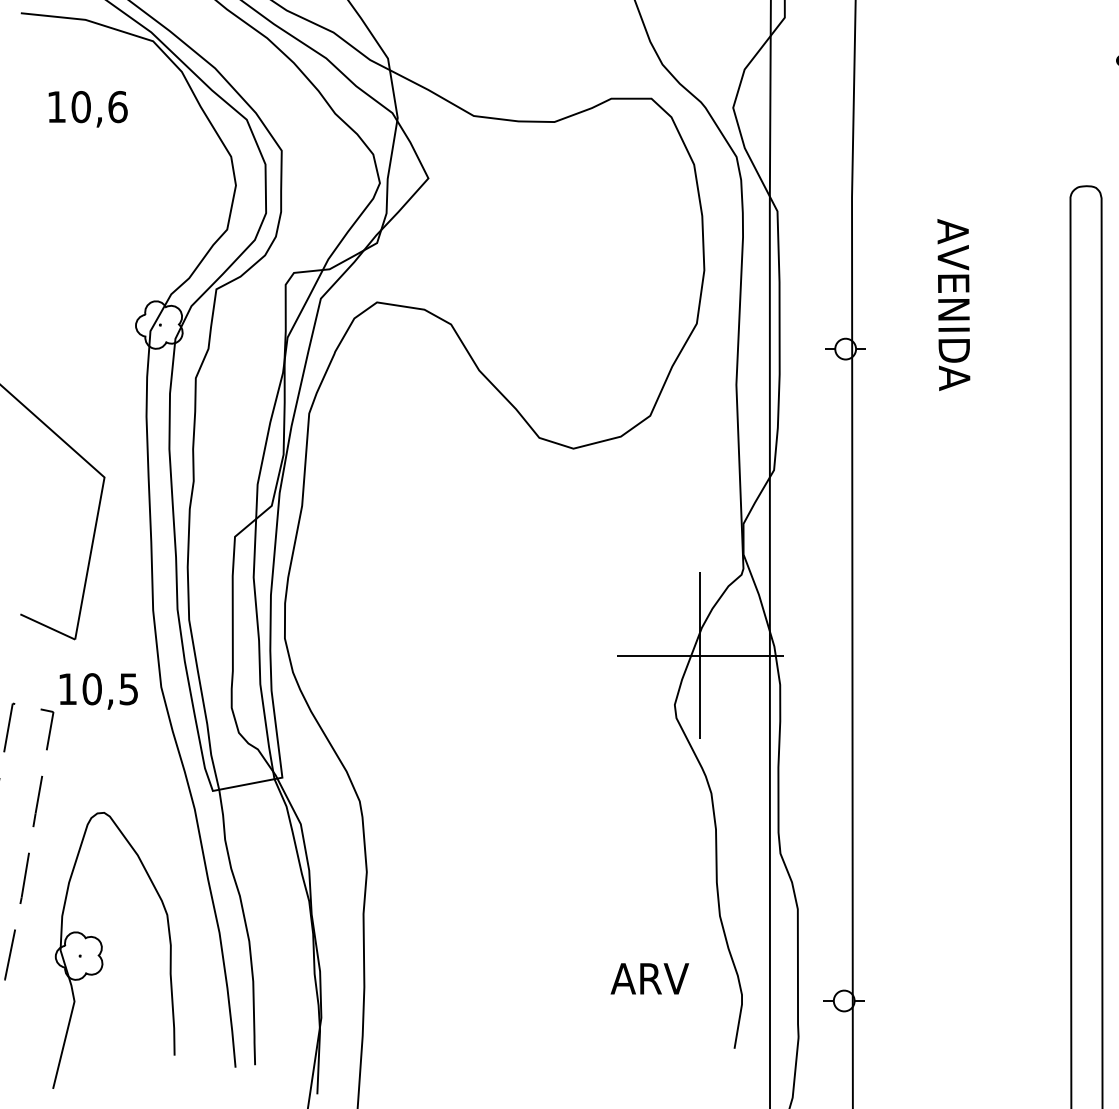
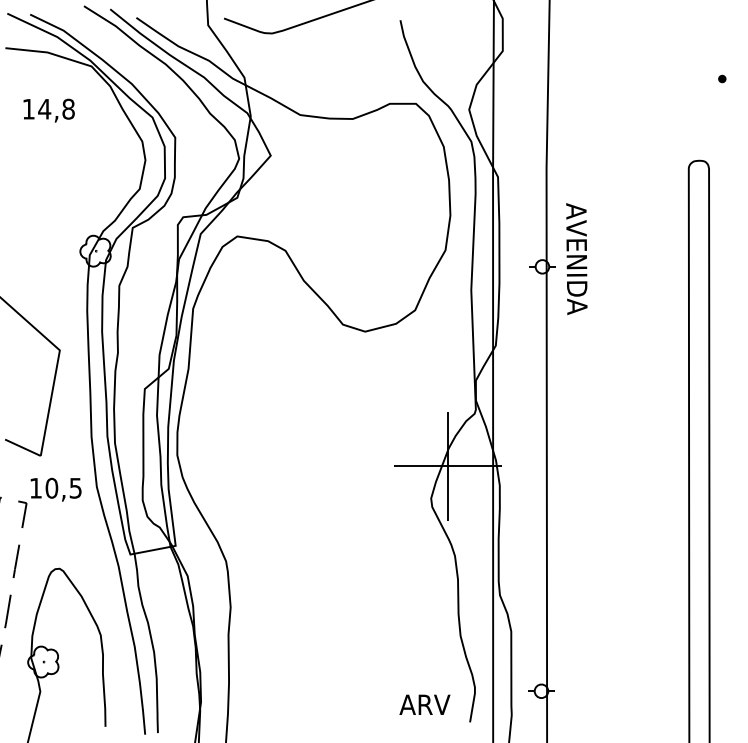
text: (99, 105) -> (56, 108), 10,6 -> 14,8
text: (953, 305) -> (576, 259), moved
text: (649, 978) -> (424, 704), moved

